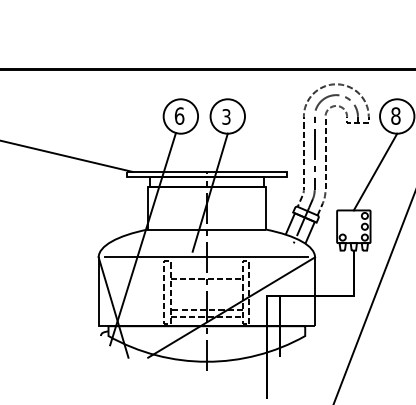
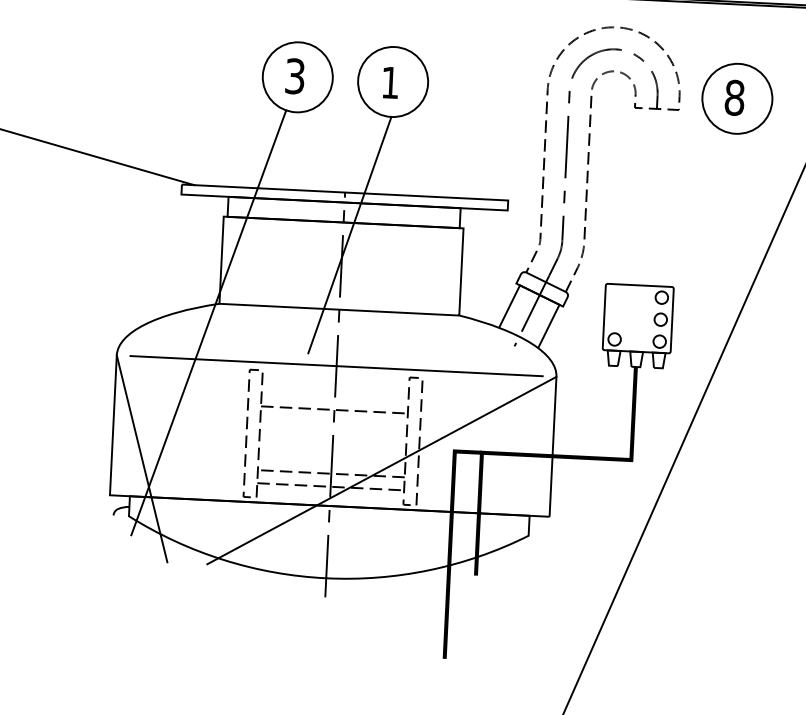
text: (179, 115) -> (295, 75), 6 -> 3
text: (226, 116) -> (390, 81), 3 -> 1
line: (375, 171) -> (687, 208), removed

